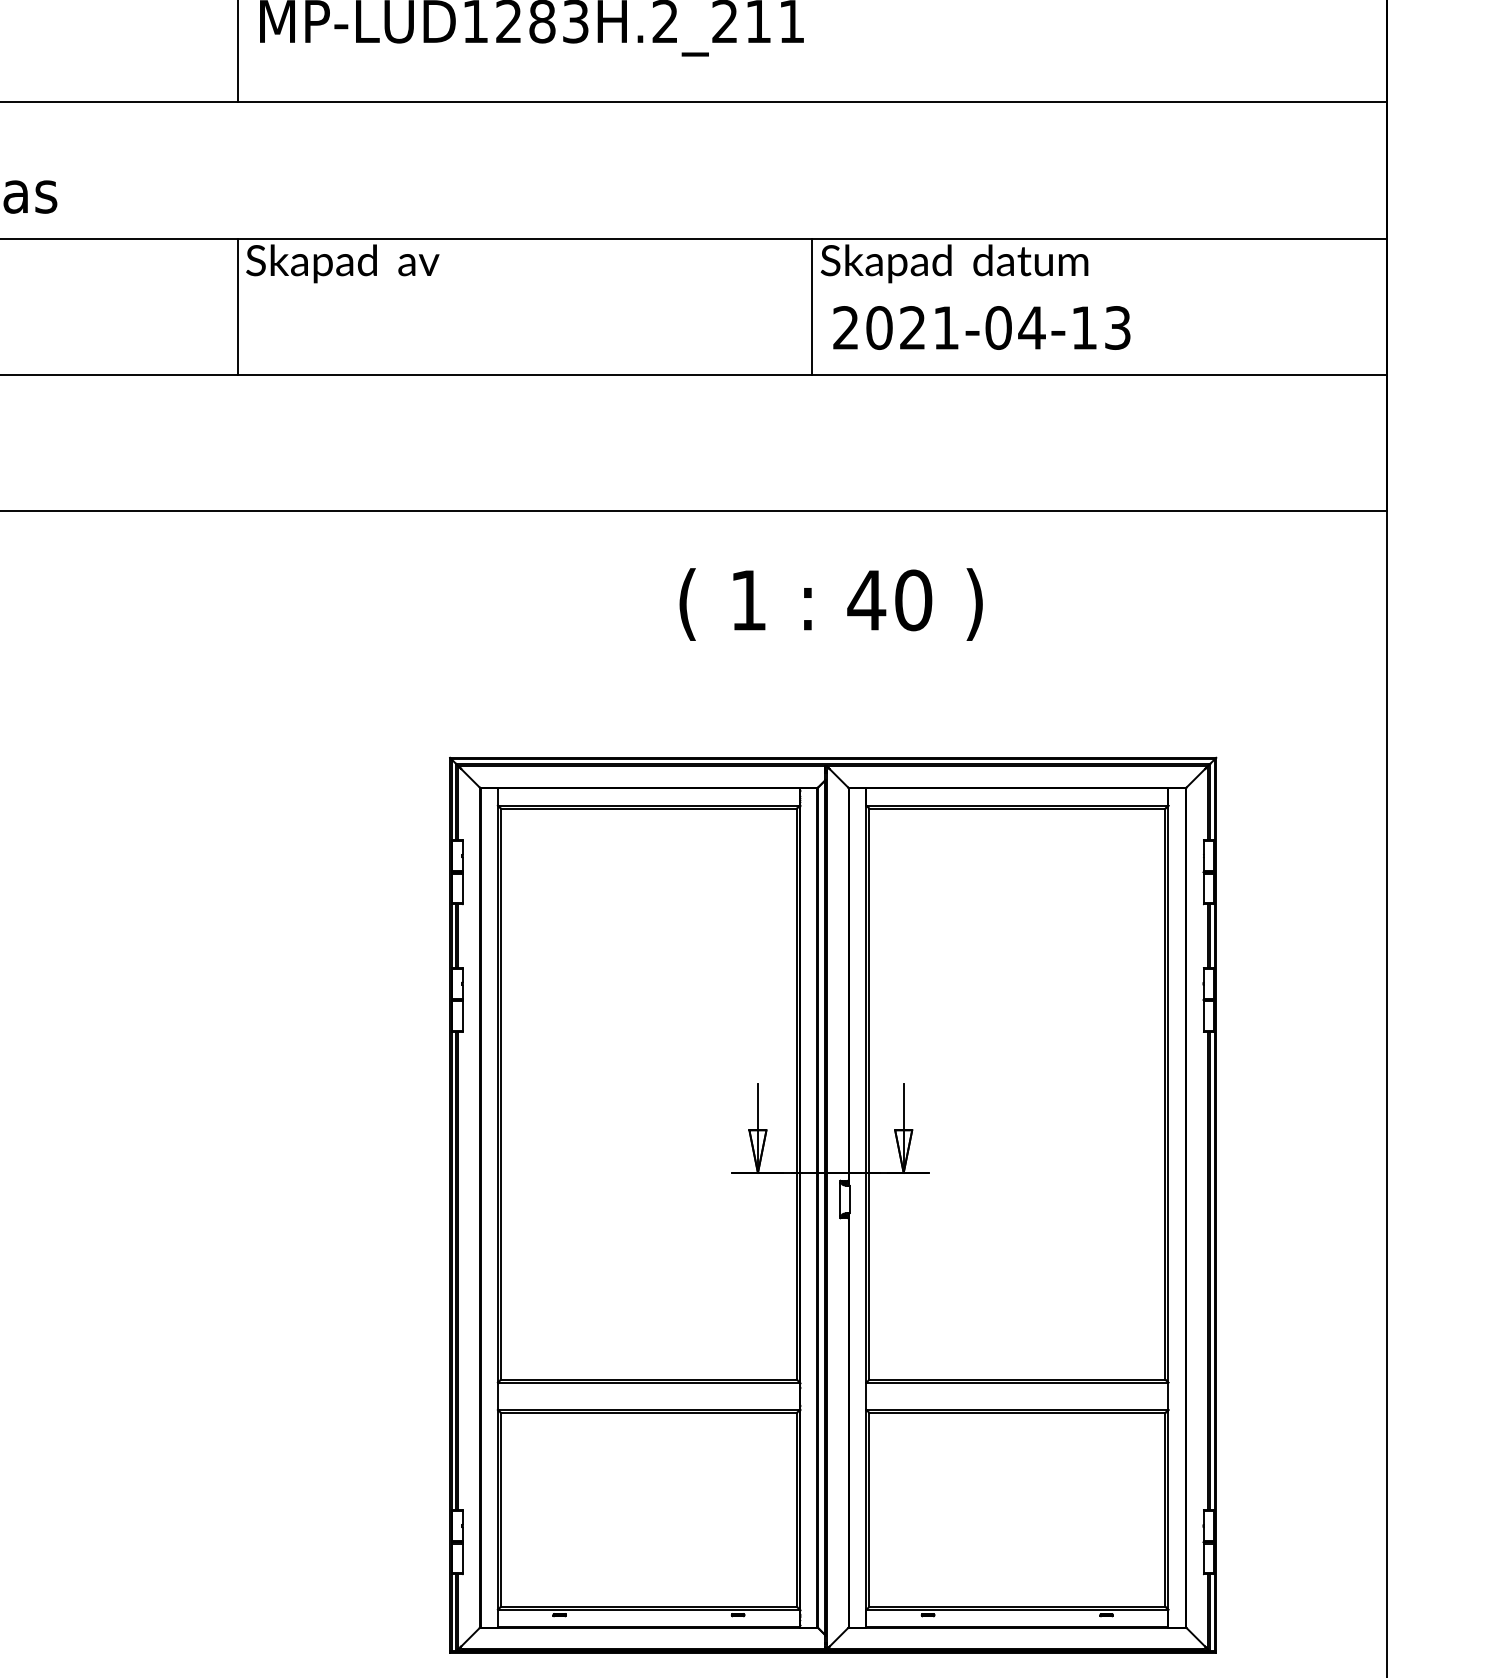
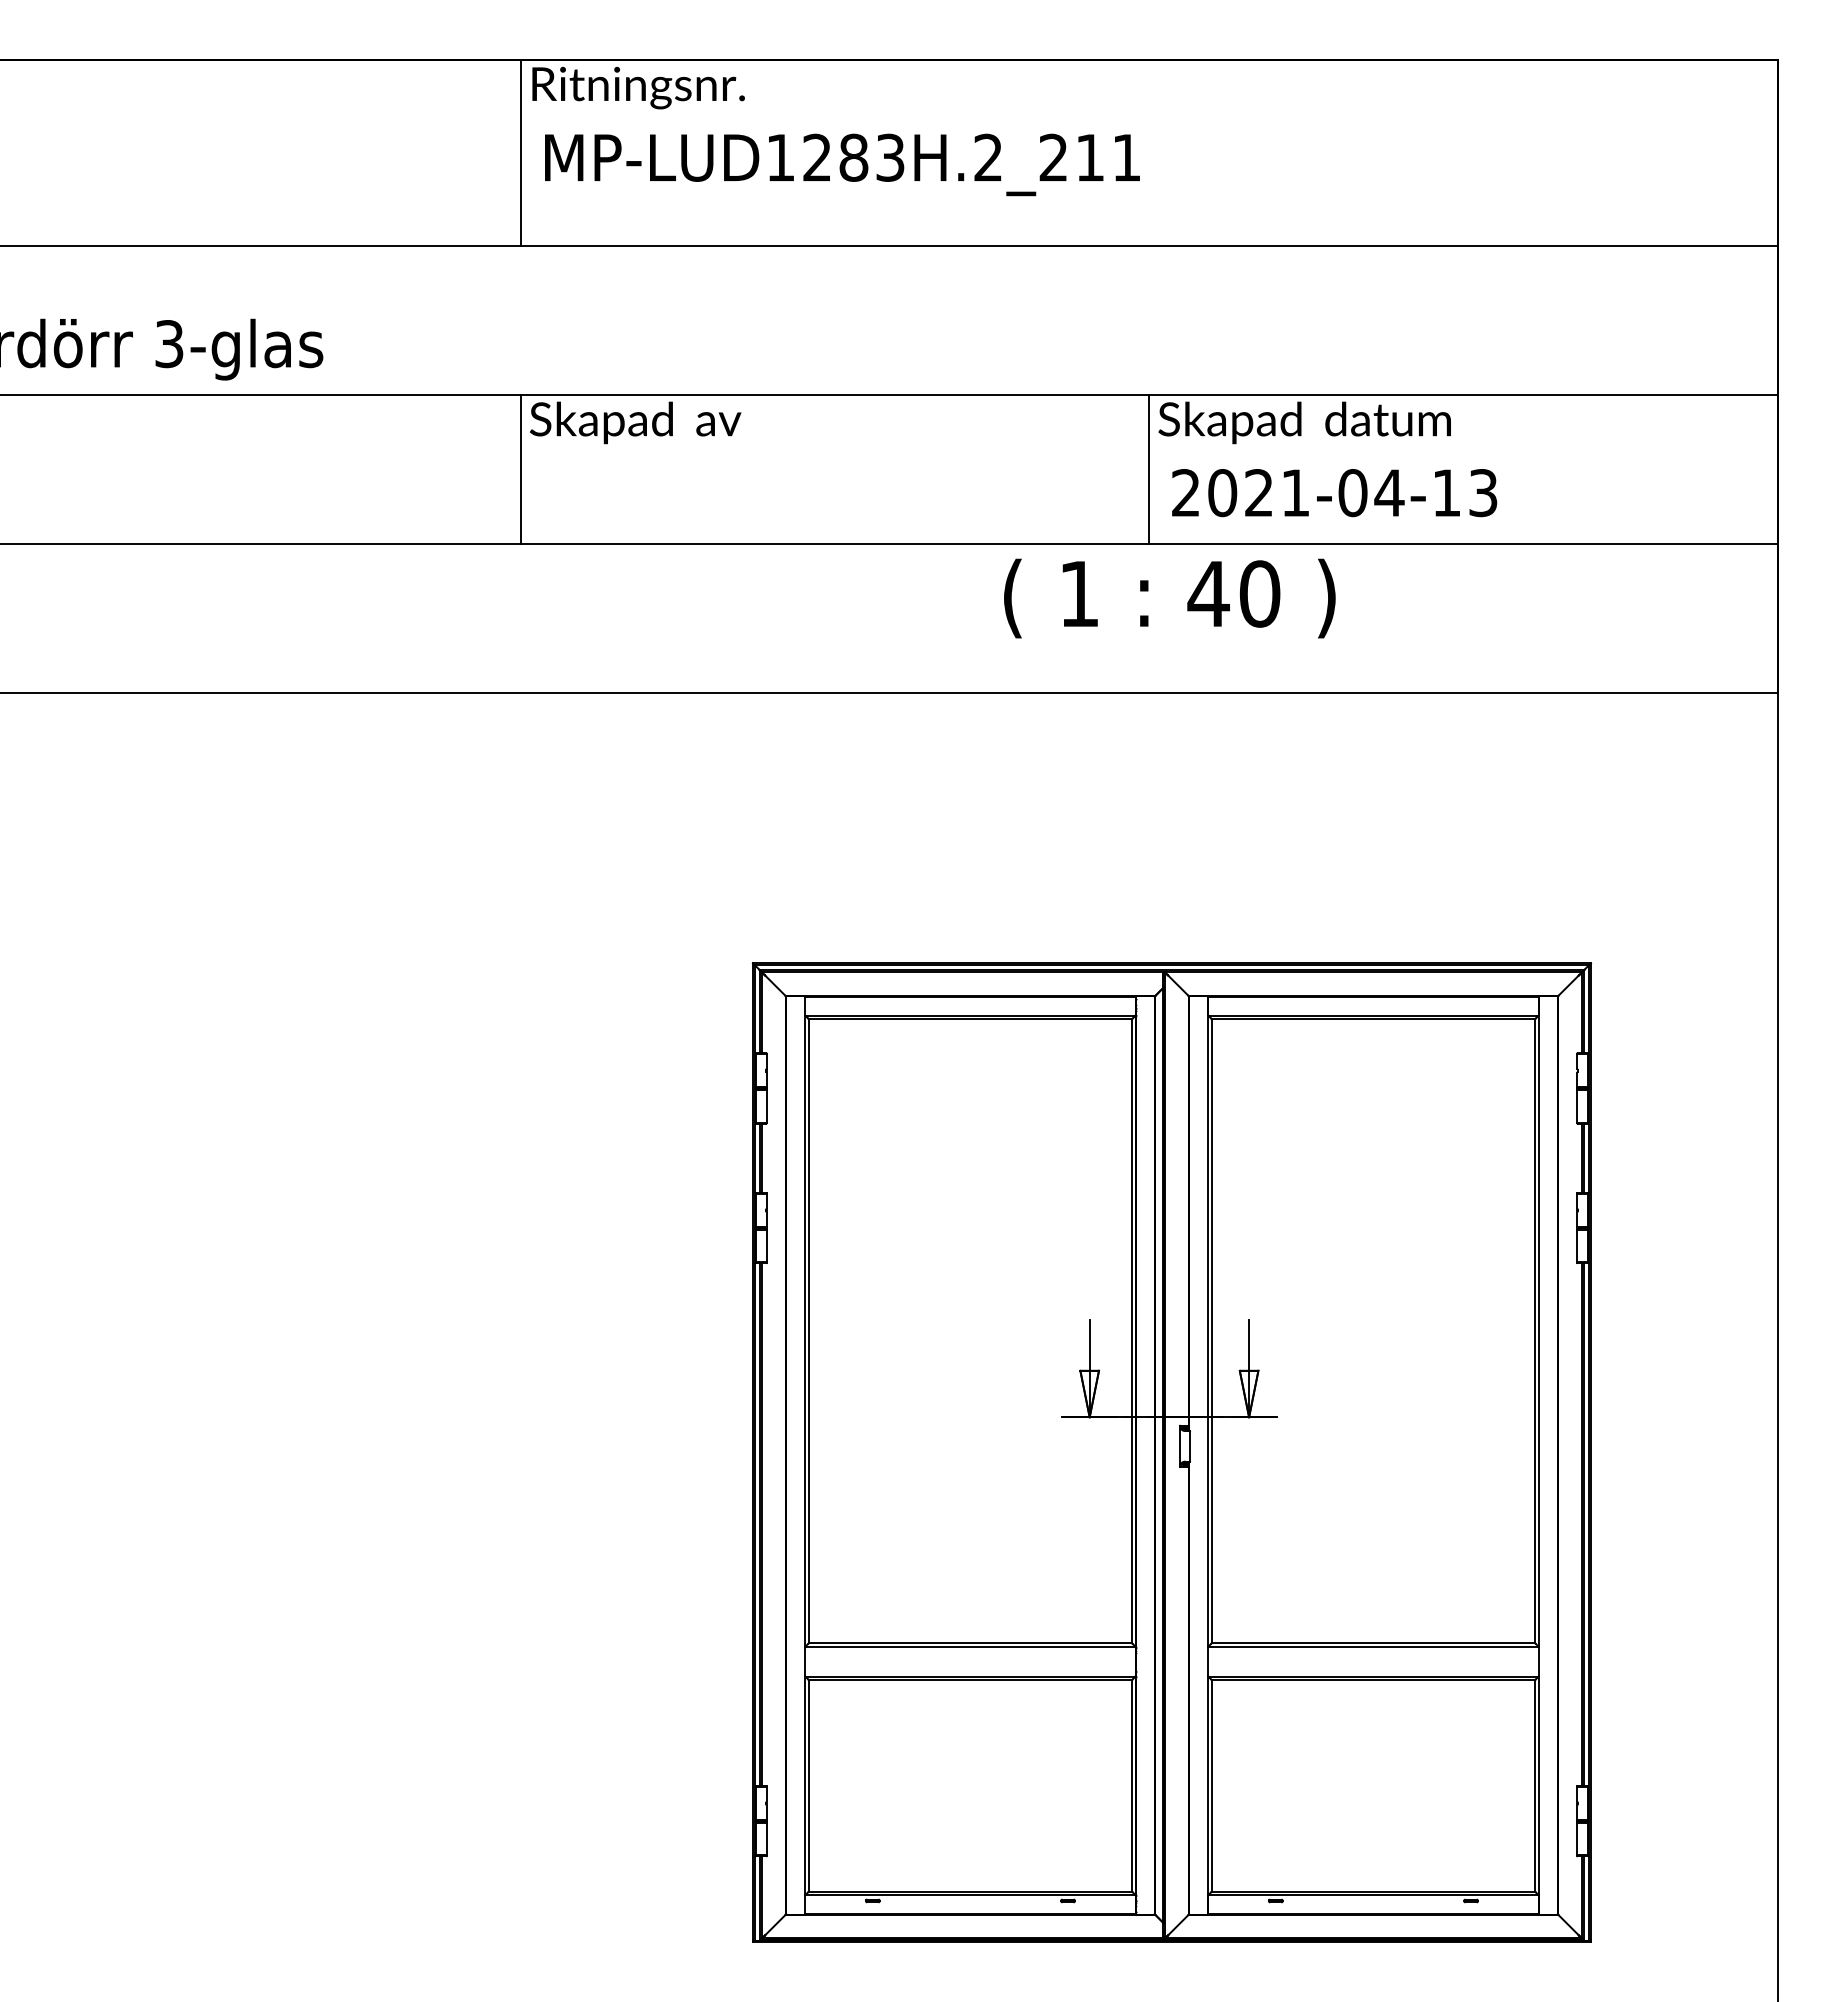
text: (830, 604) -> (1169, 598), moved

